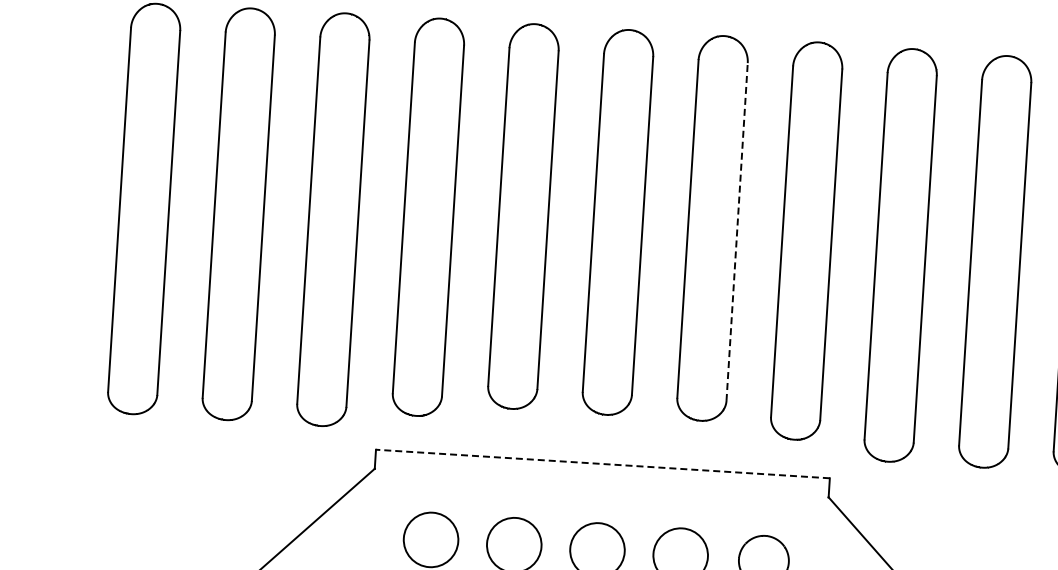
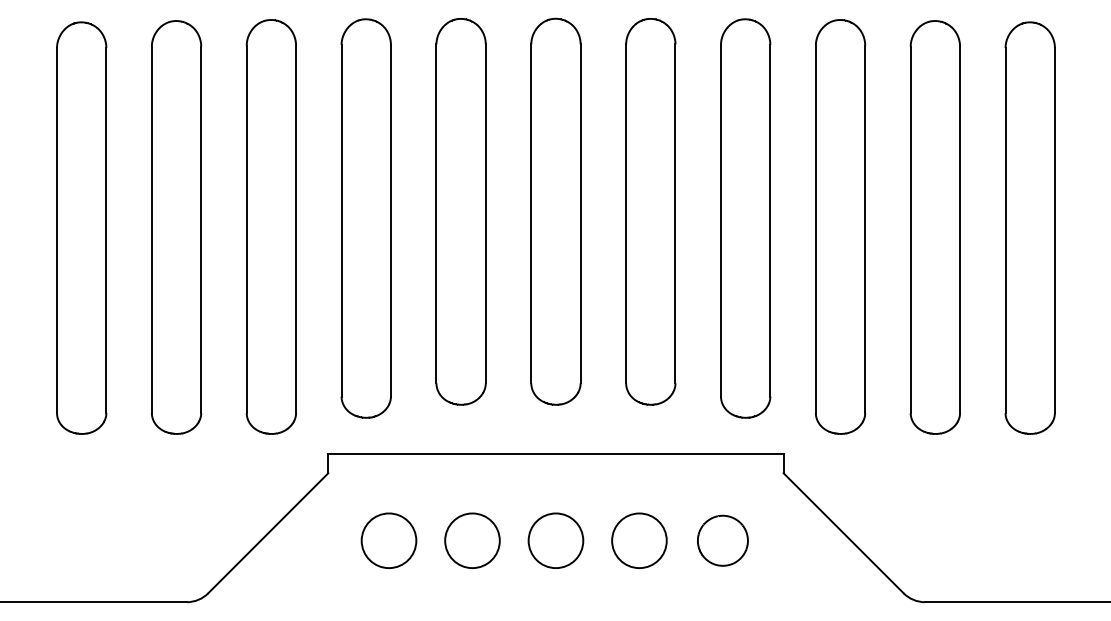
line: (737, 231) -> (675, 213), dashed -> solid
line: (602, 464) -> (555, 454), dashed -> solid

